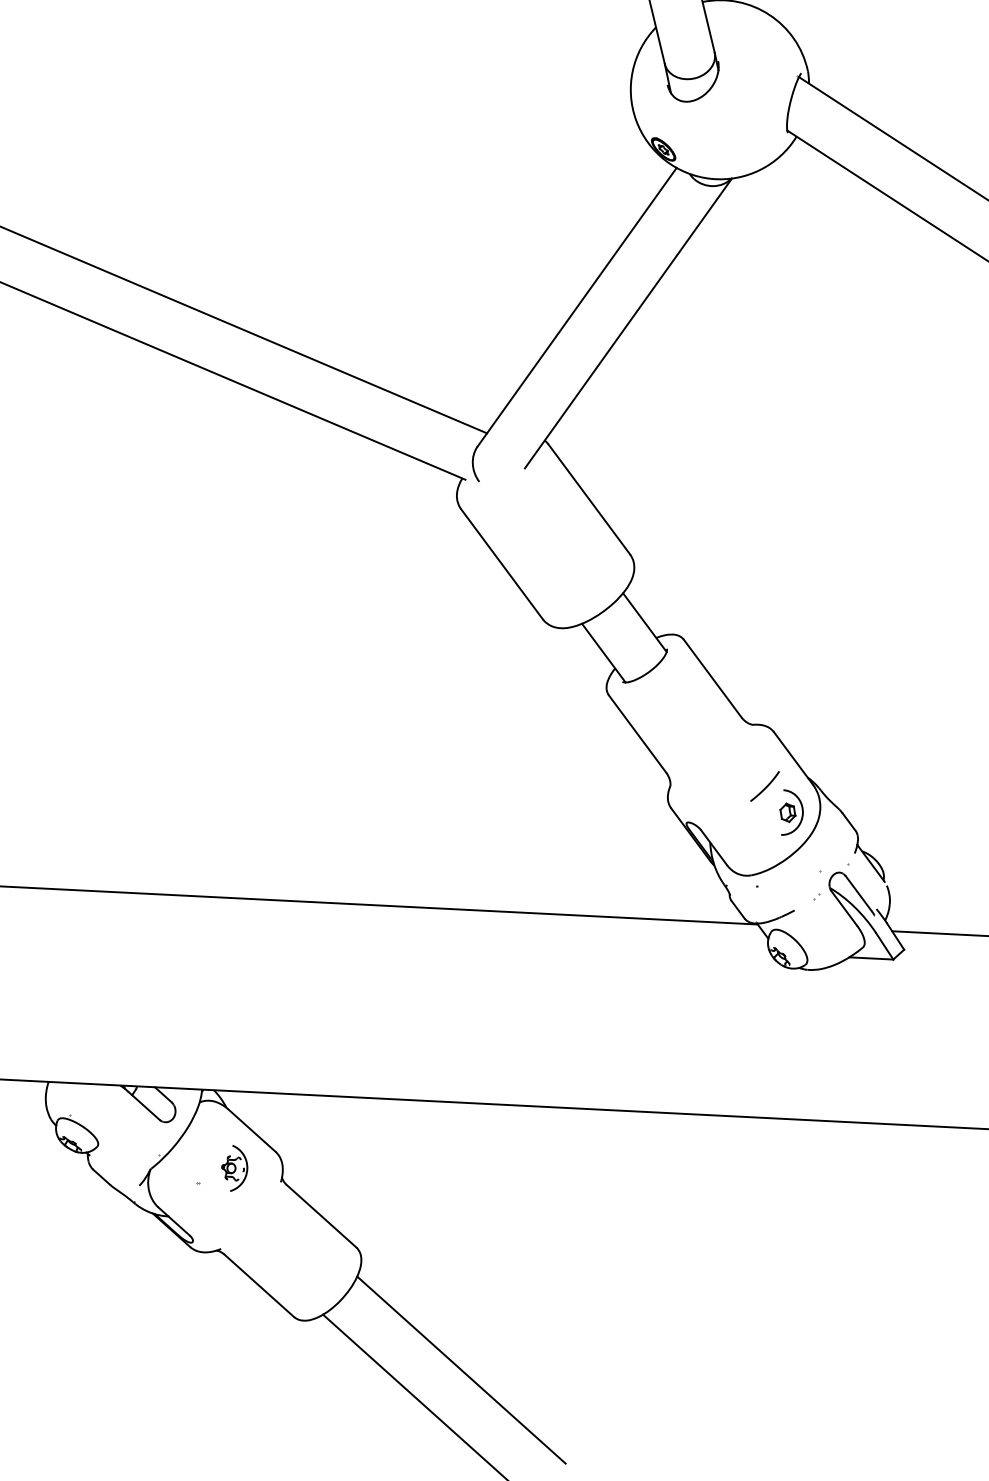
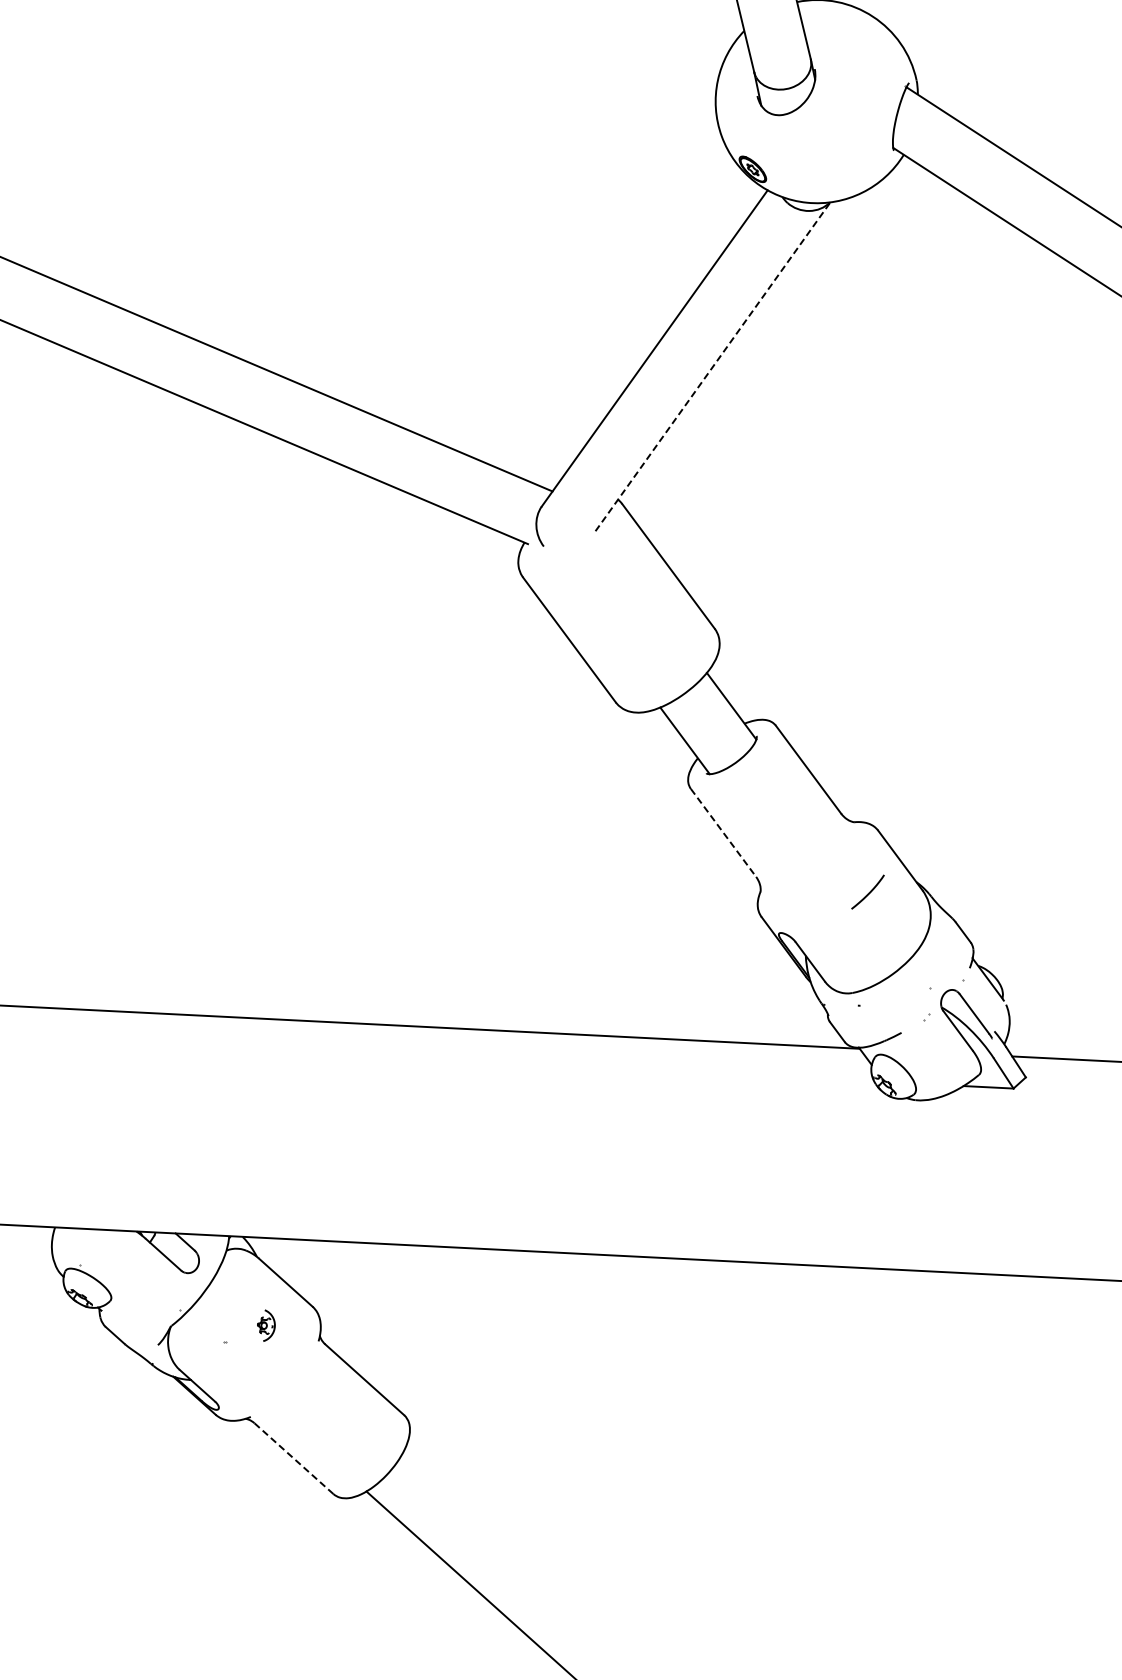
line: (628, 323) -> (713, 366), solid -> dashed
line: (637, 733) -> (723, 832), solid -> dashed
part: (791, 812) -> (897, 921), removed
part: (234, 1168) -> (266, 1325), size x0.6
line: (258, 1285) -> (293, 1458), solid -> dashed
line: (461, 1370) -> (523, 1554), removed

